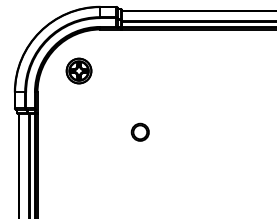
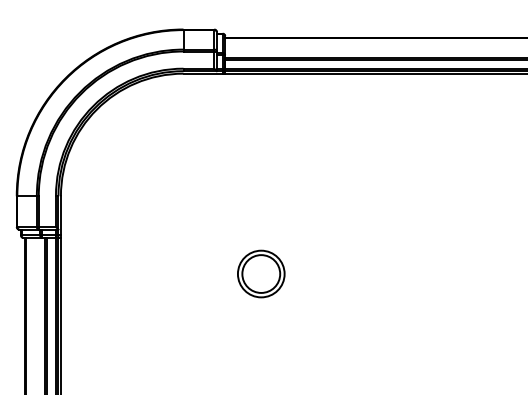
part: (78, 70) -> (140, 153), removed
part: (139, 131) -> (259, 272), size x1.4

